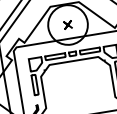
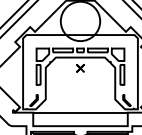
curve: (68, 25) -> (80, 68), moved

